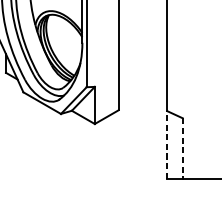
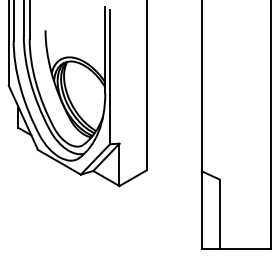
line: (167, 145) -> (202, 210), dashed -> solid
line: (182, 148) -> (219, 214), dashed -> solid

